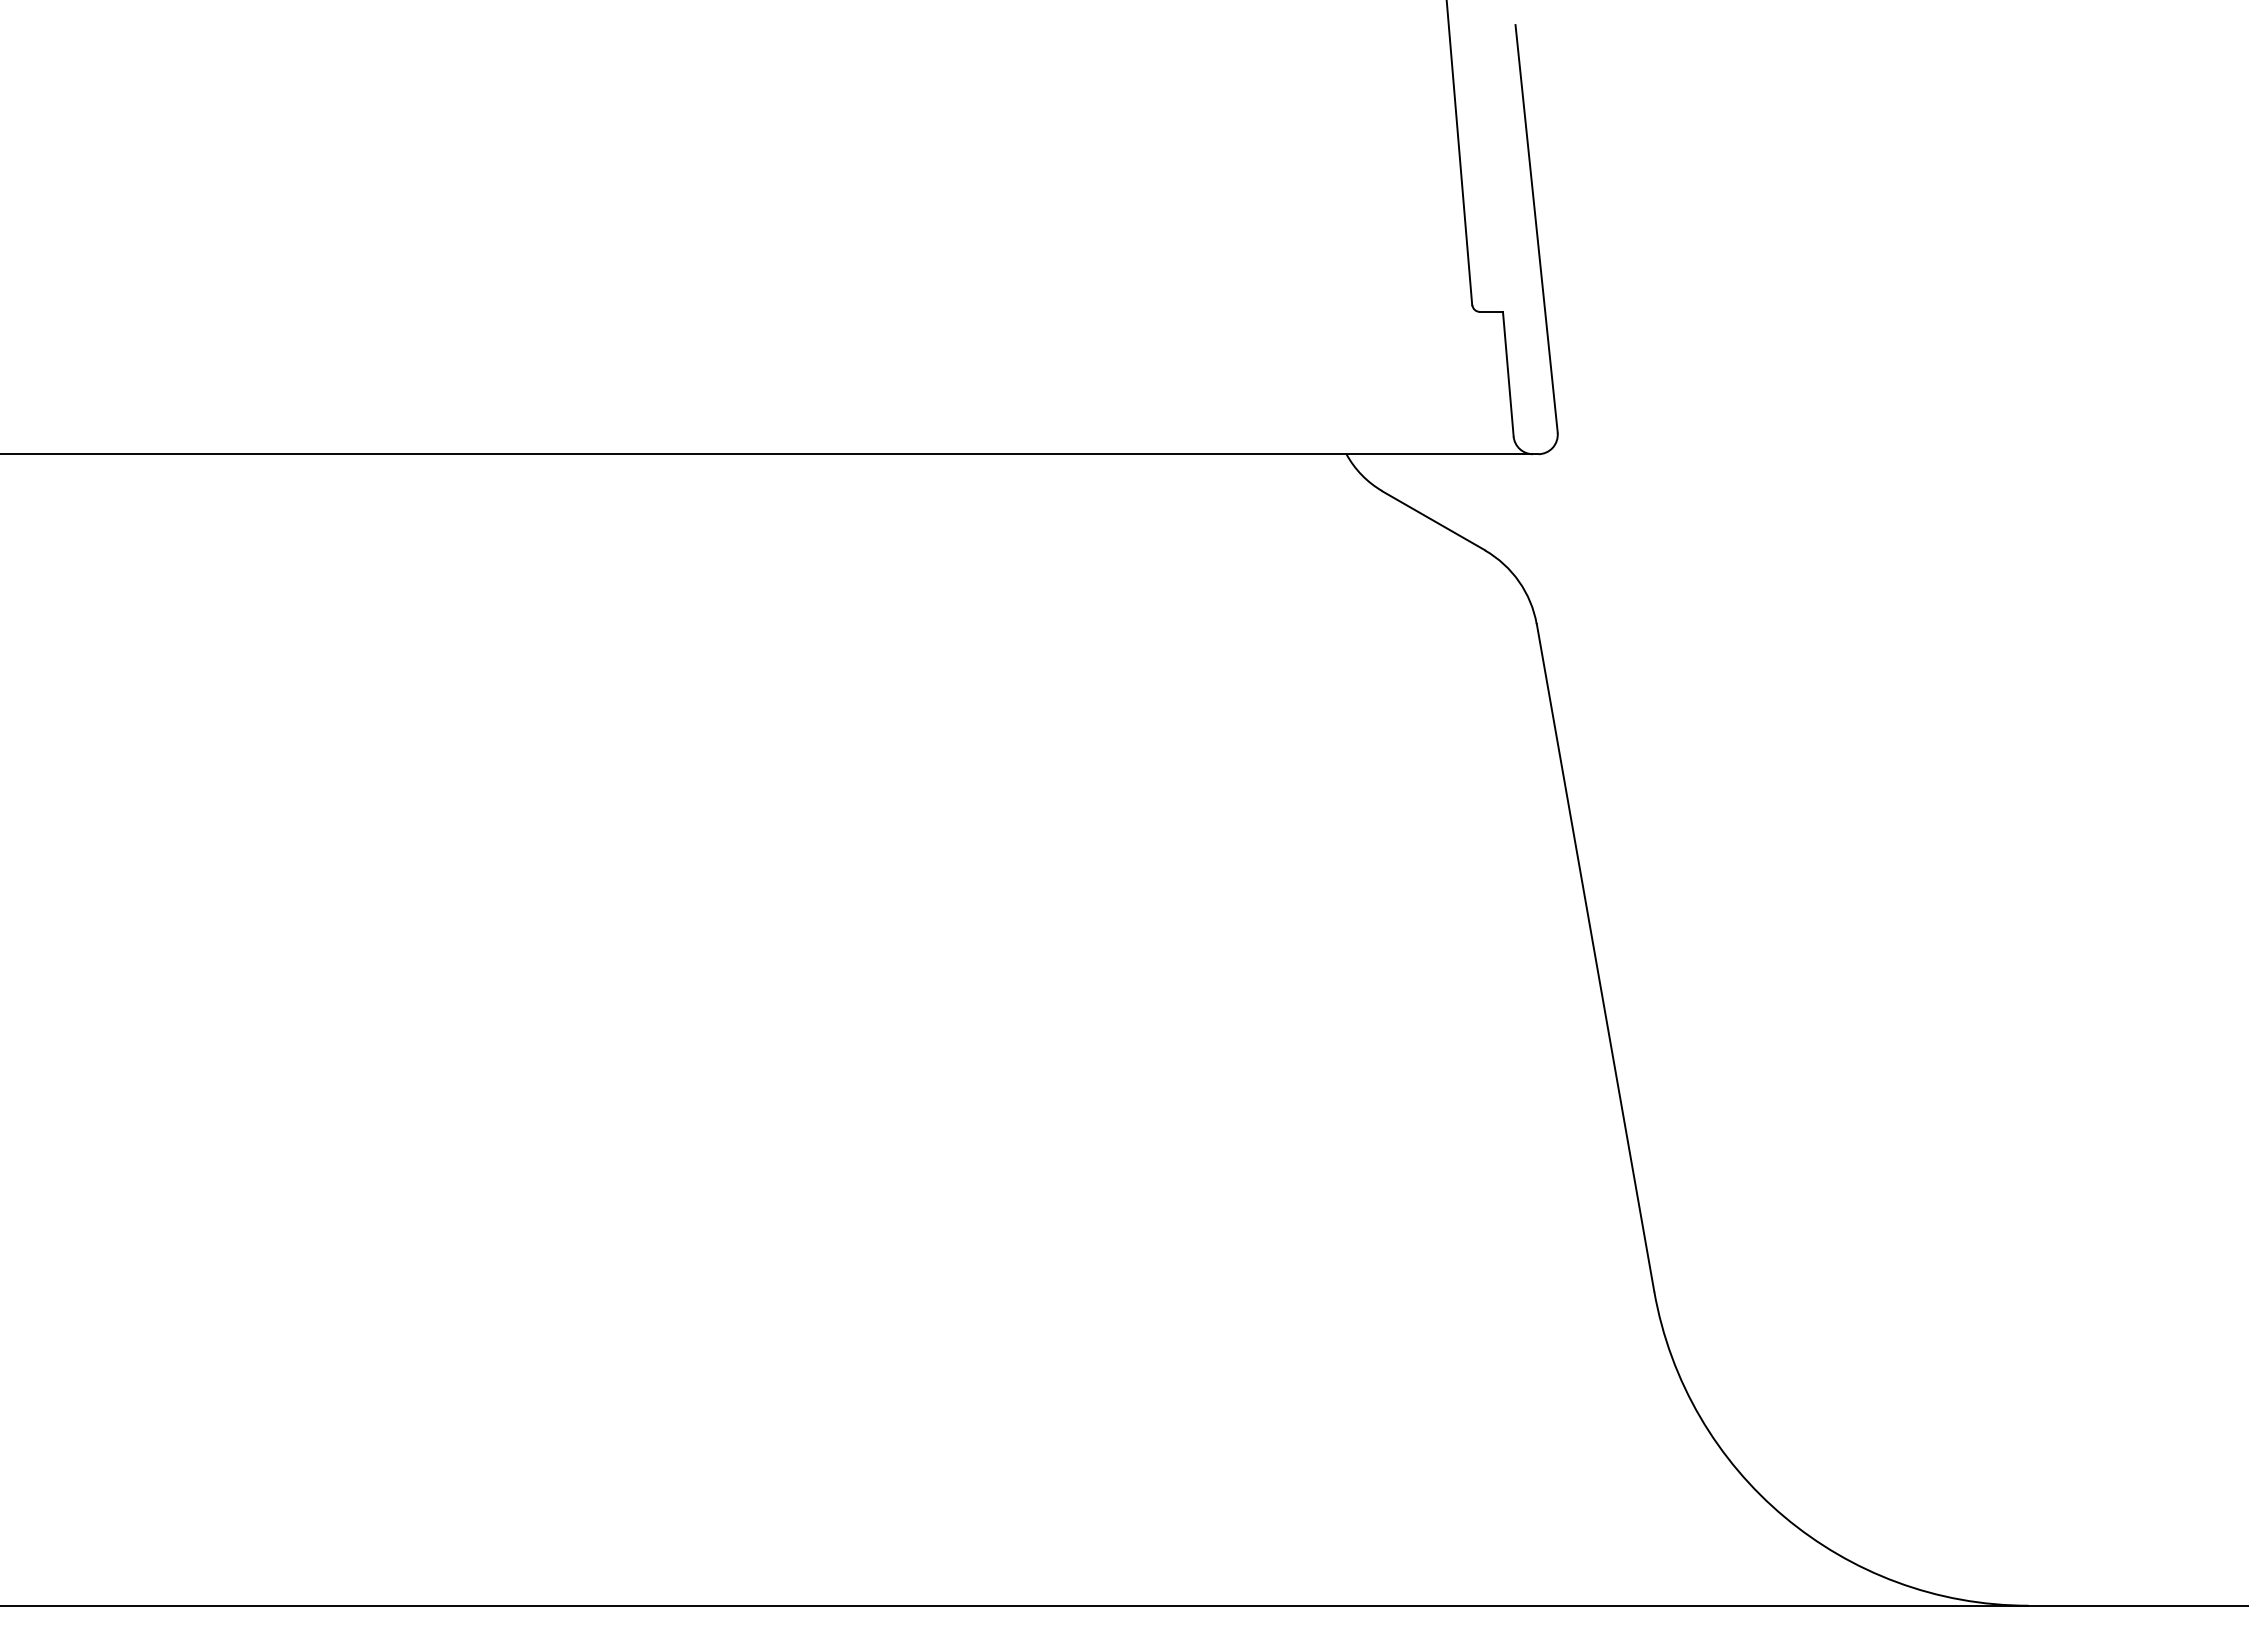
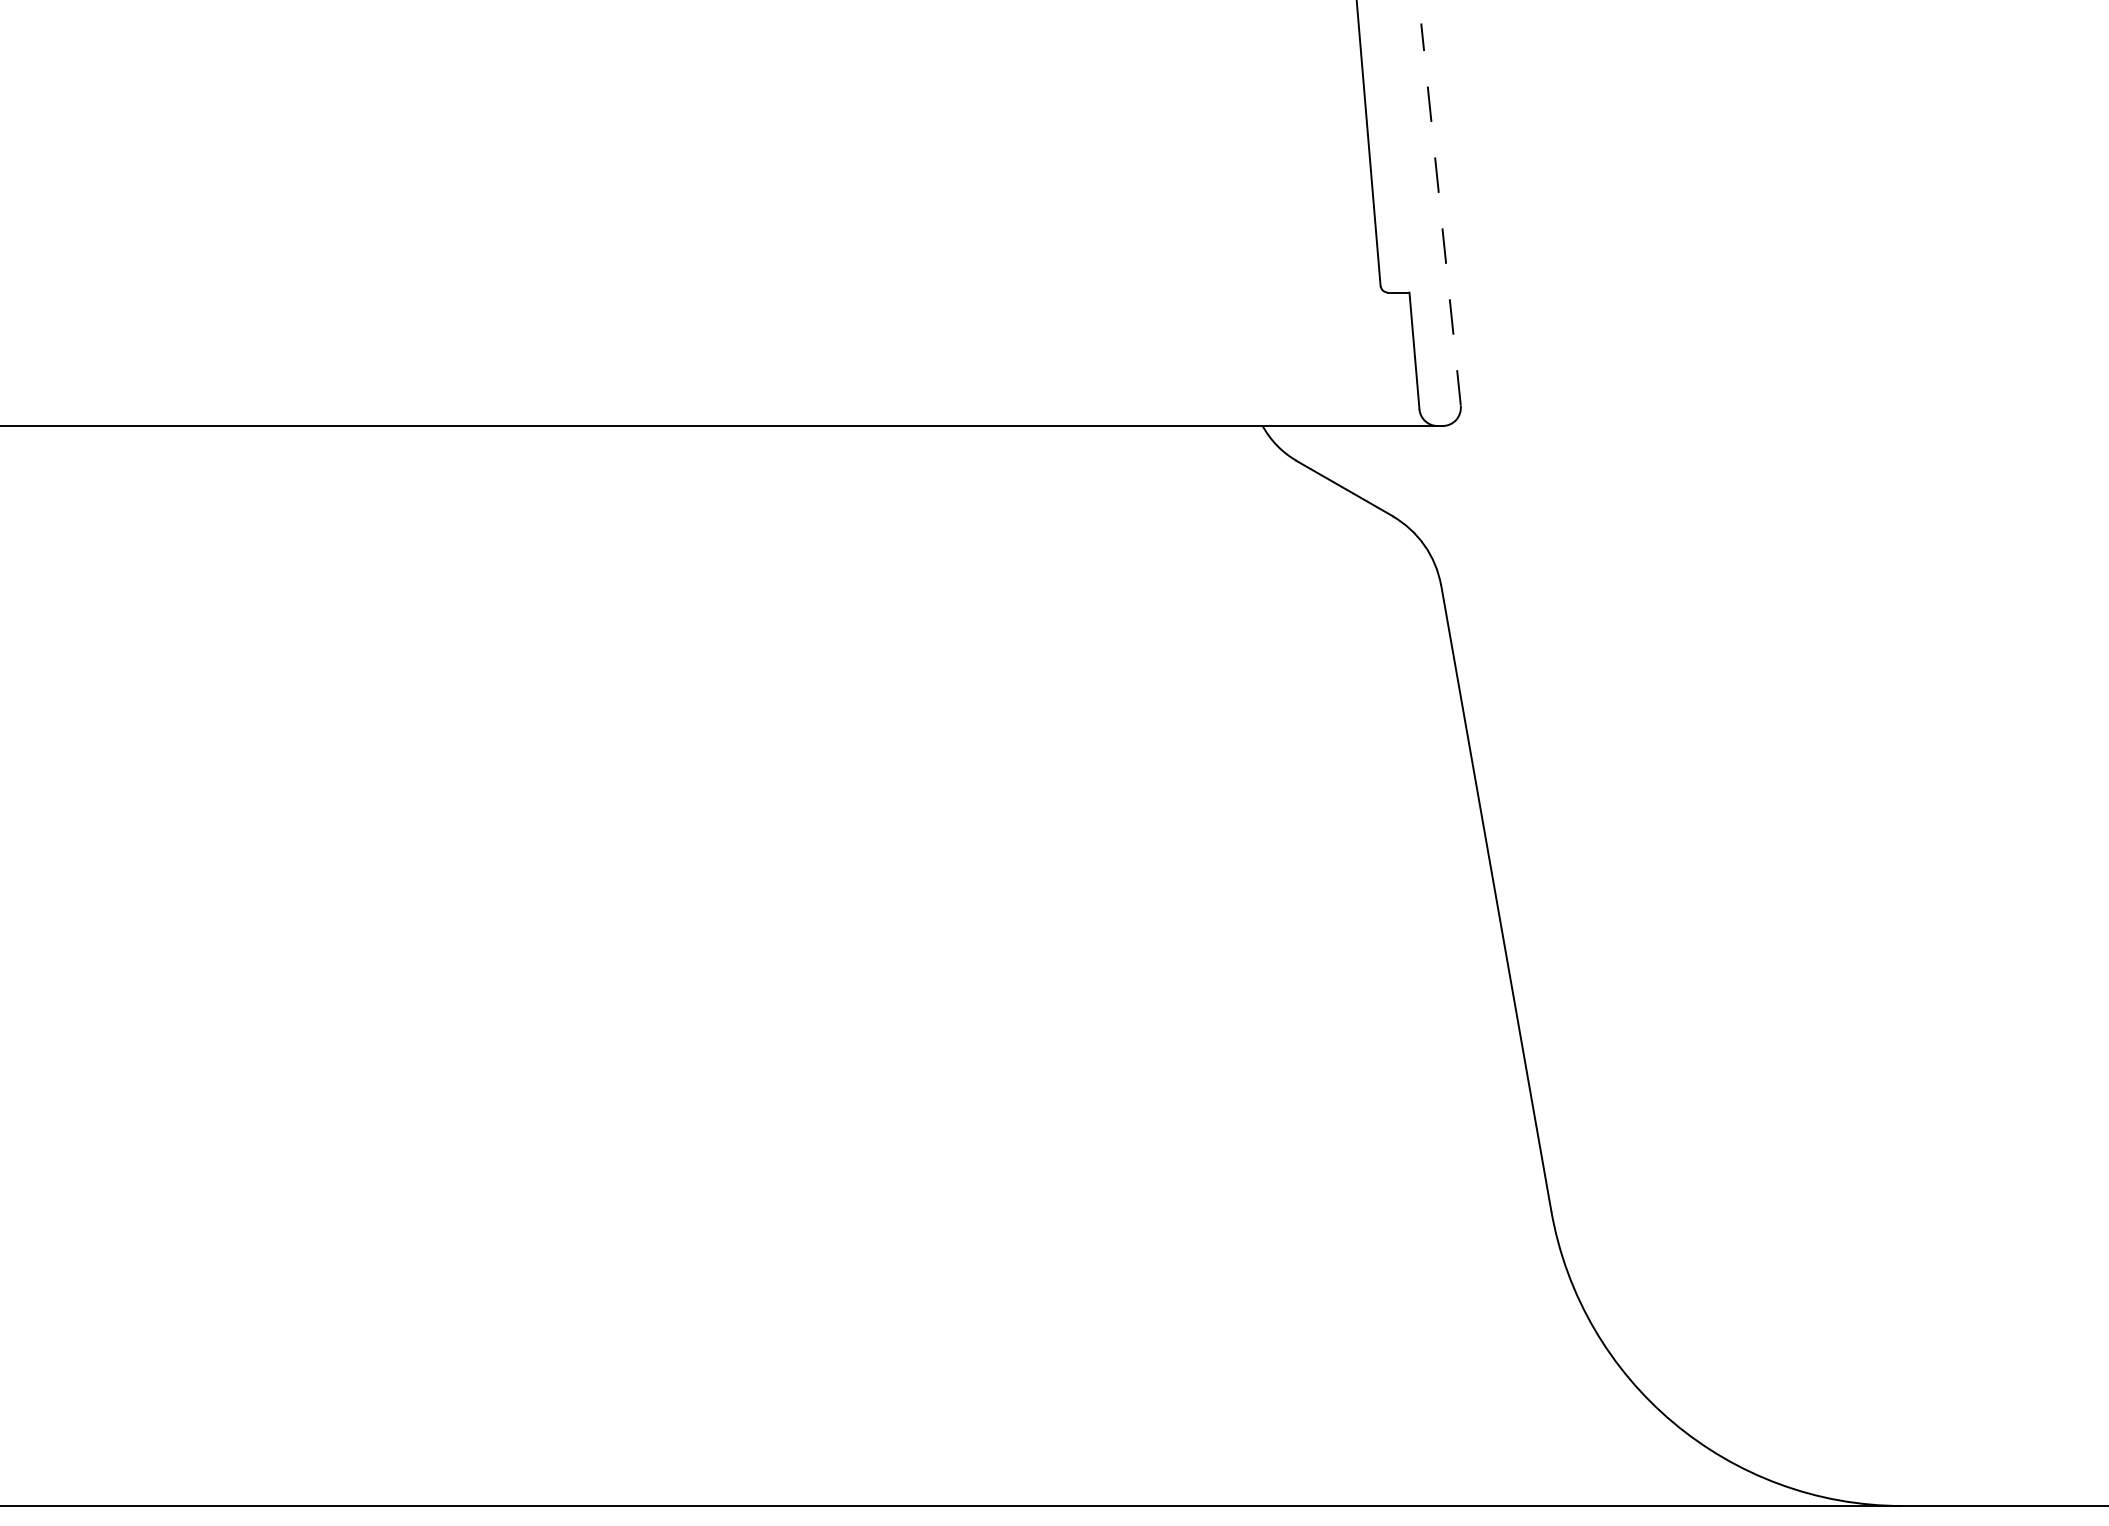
line: (1536, 228) -> (1440, 214), solid -> dashed

